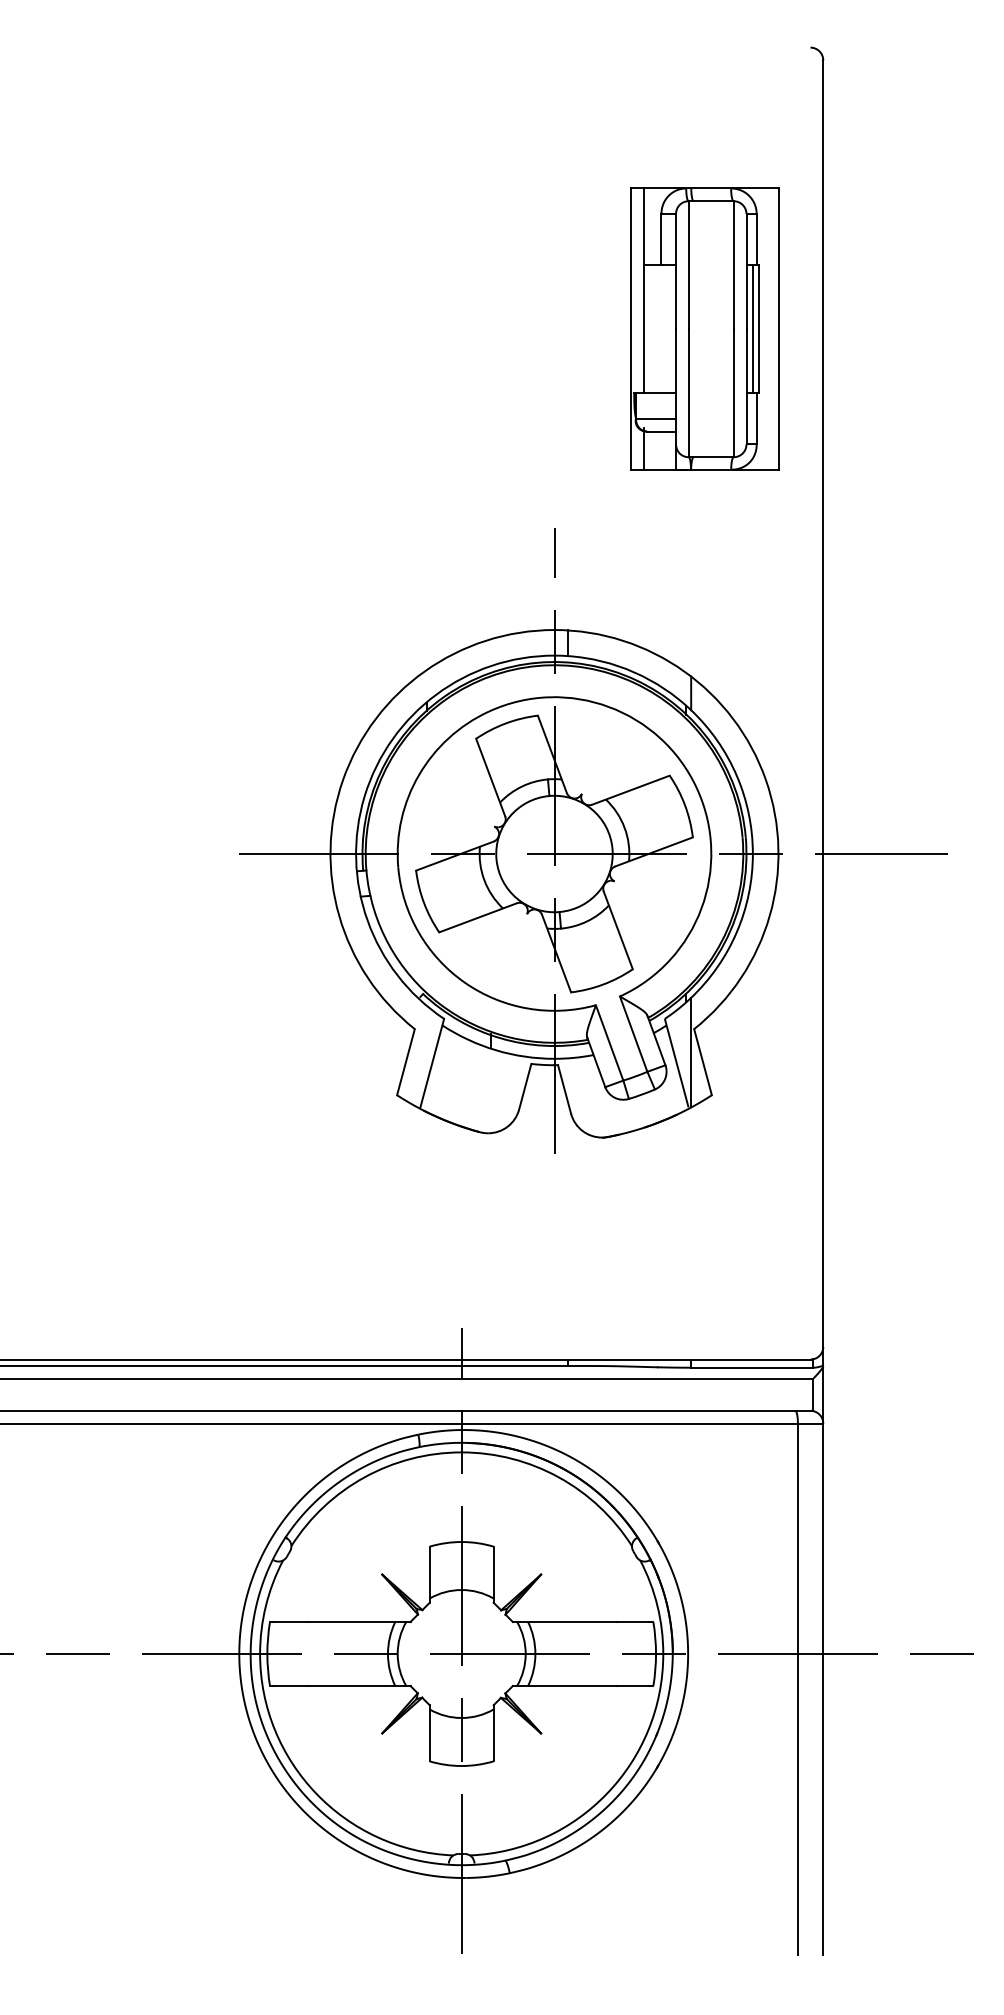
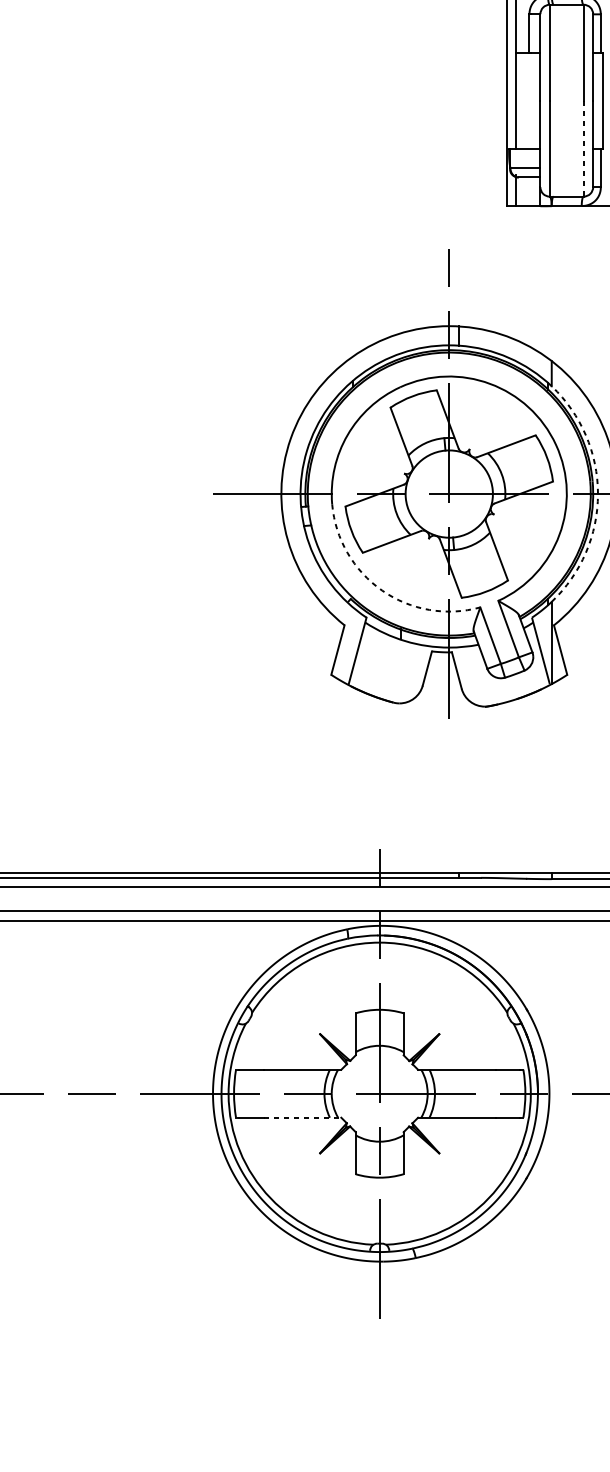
line: (752, 329) -> (597, 100), removed
line: (733, 393) -> (583, 148), solid -> dashed
arc: (752, 854) -> (597, 494), solid -> dashed
arc: (464, 982) -> (381, 590), solid -> dashed
line: (358, 1686) -> (302, 1118), solid -> dashed

